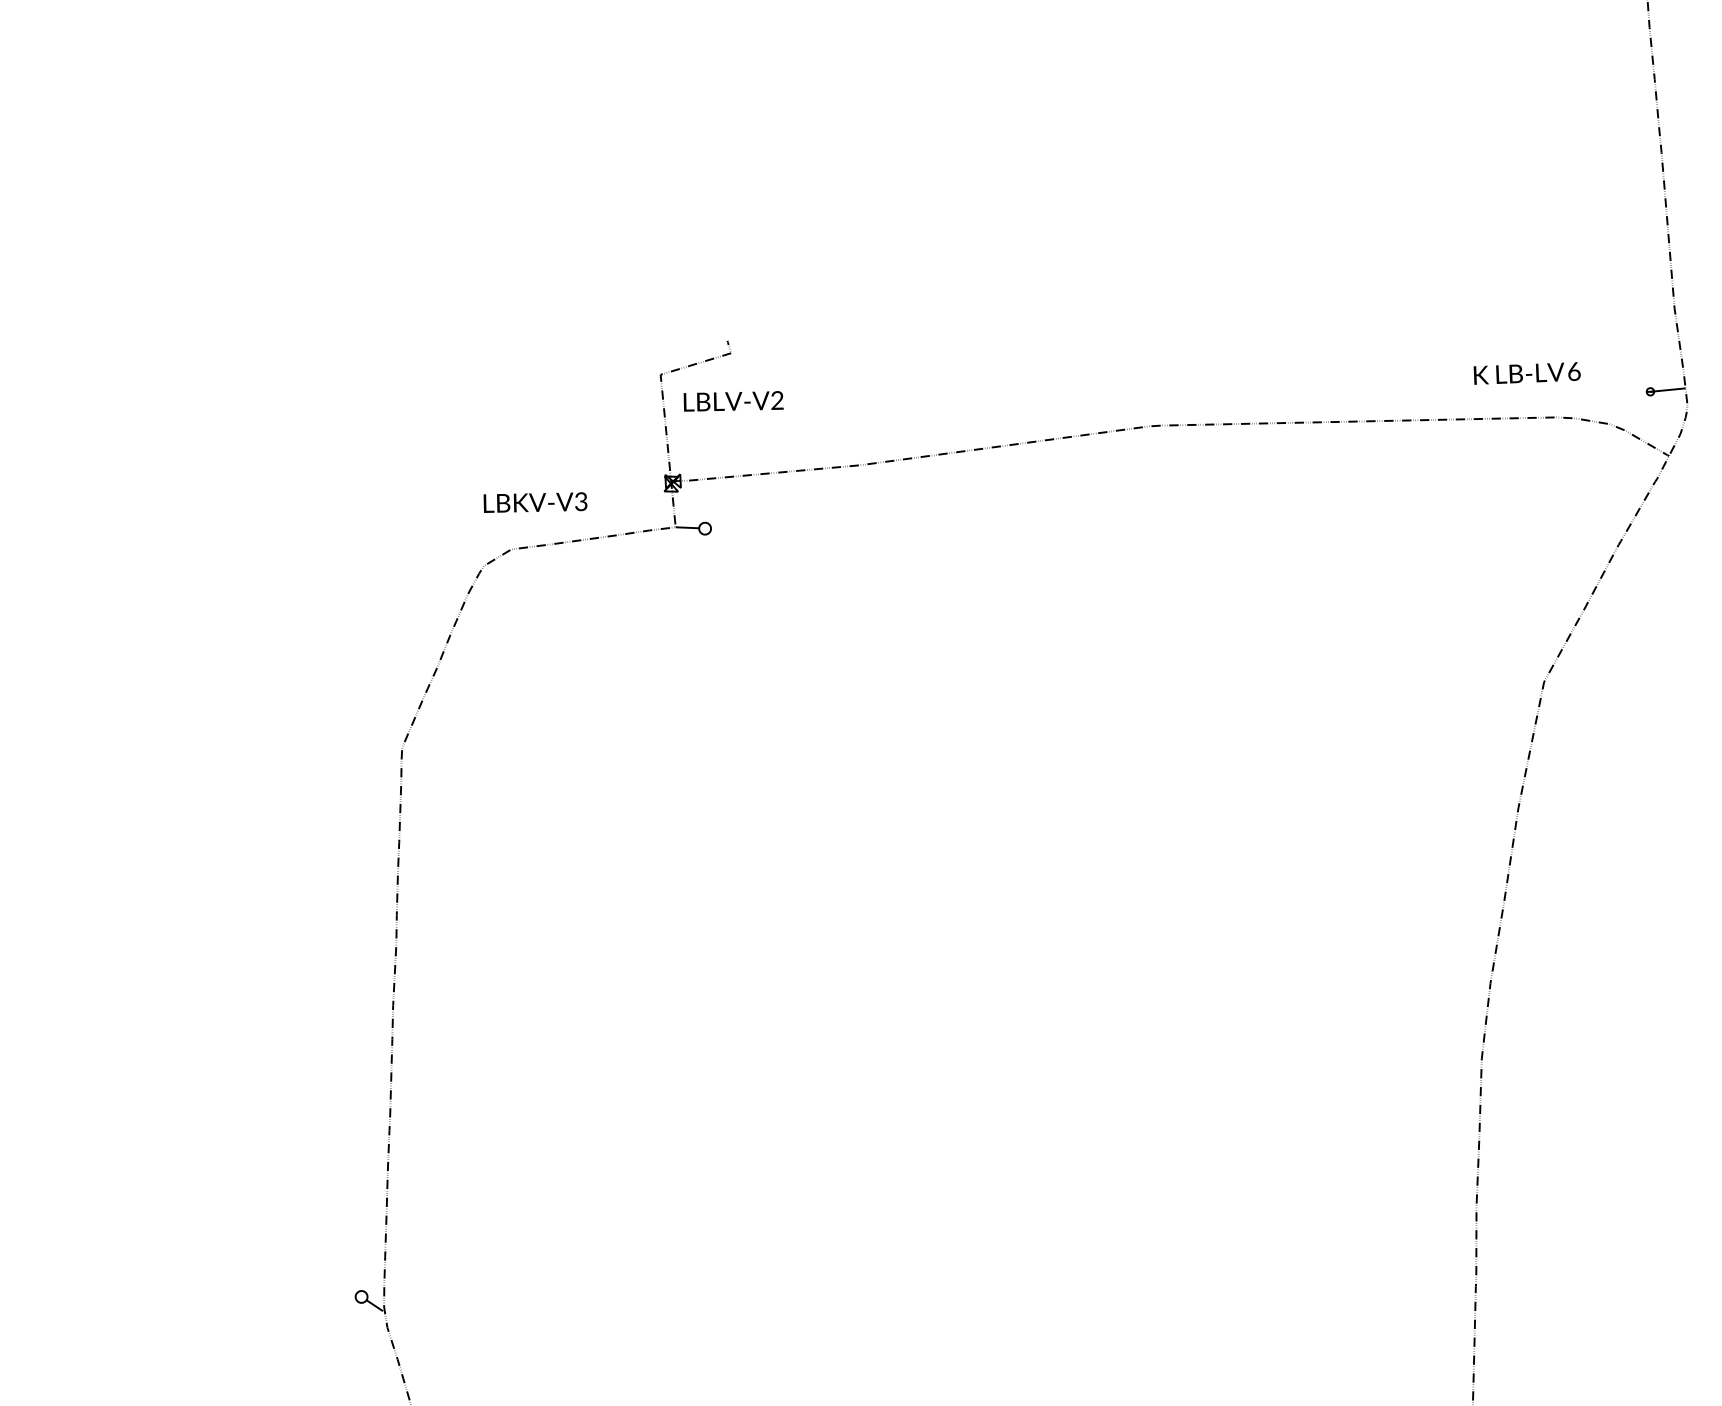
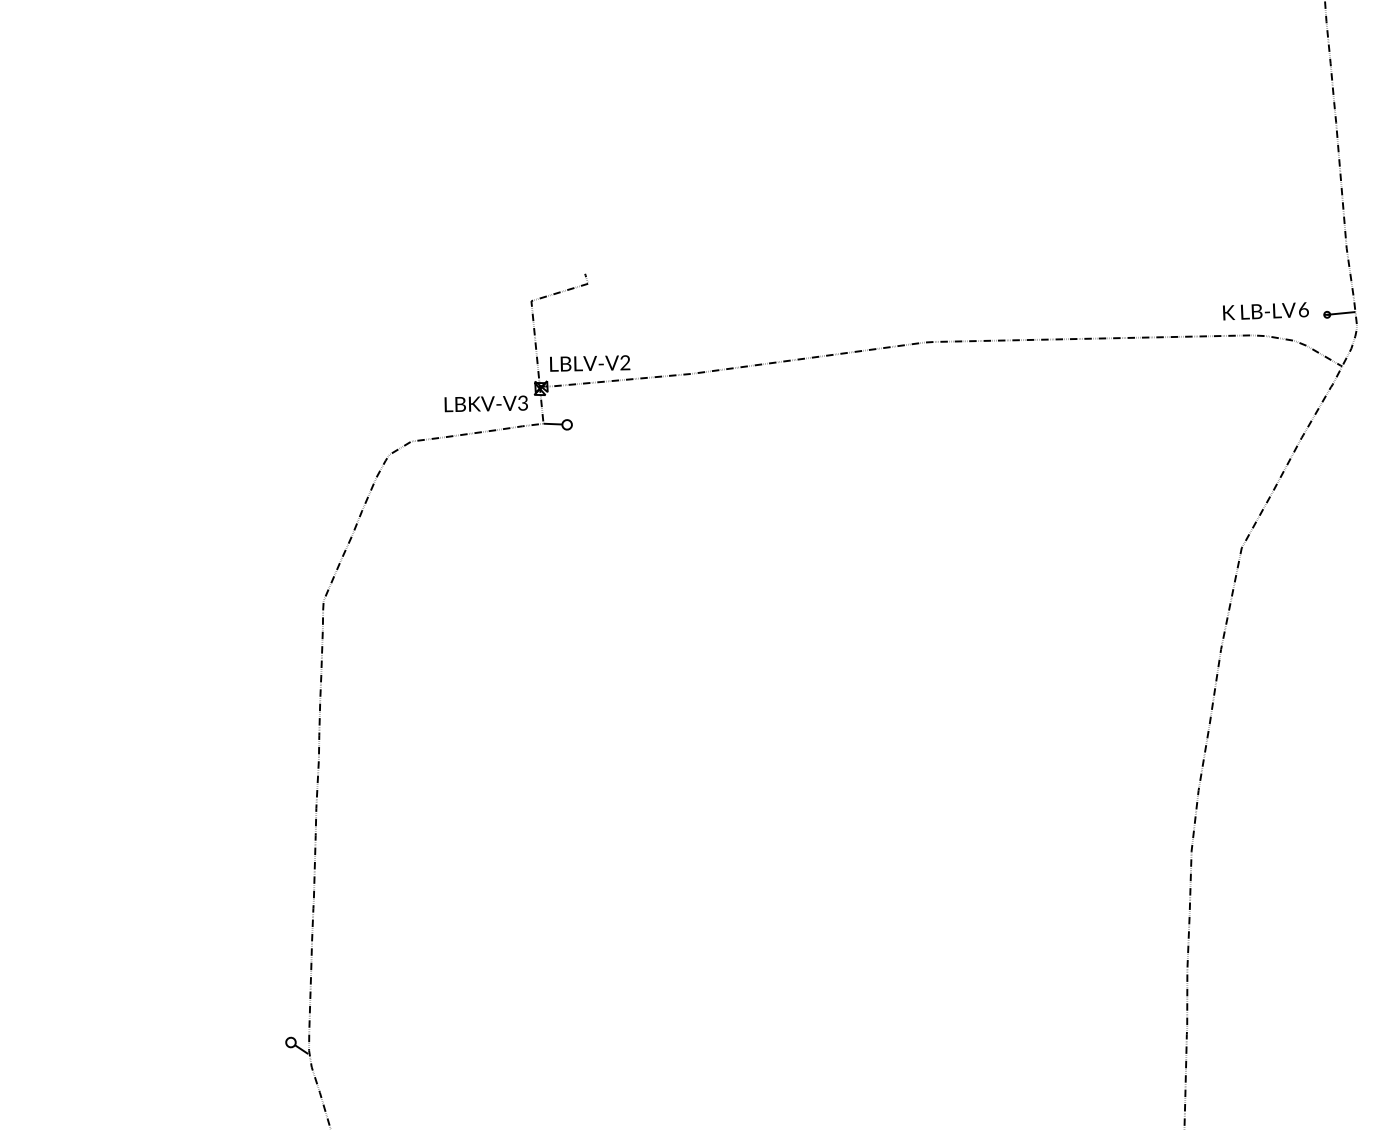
text: (1526, 373) -> (1265, 311), moved
text: (733, 401) -> (589, 363), moved
text: (535, 502) -> (486, 403), moved

